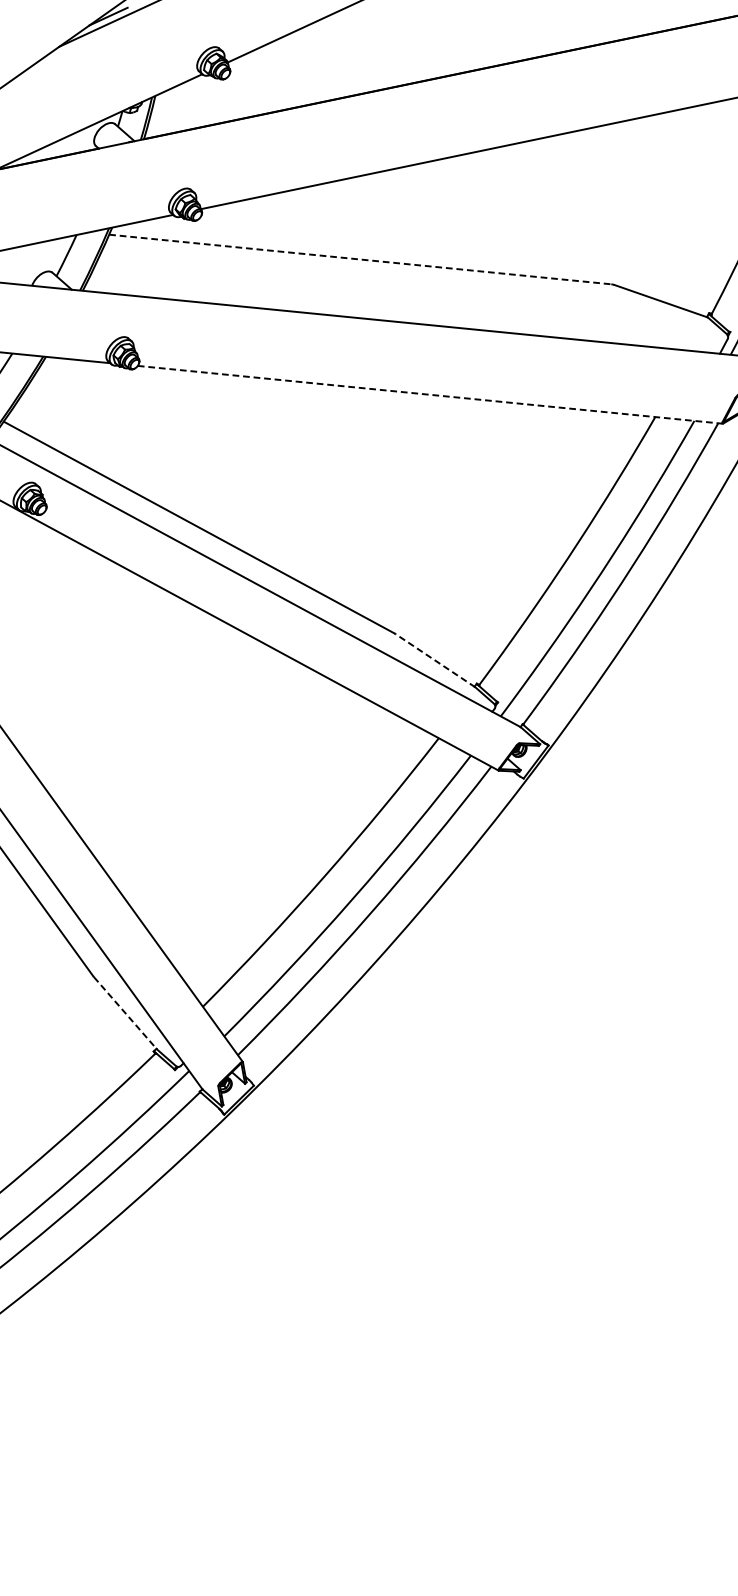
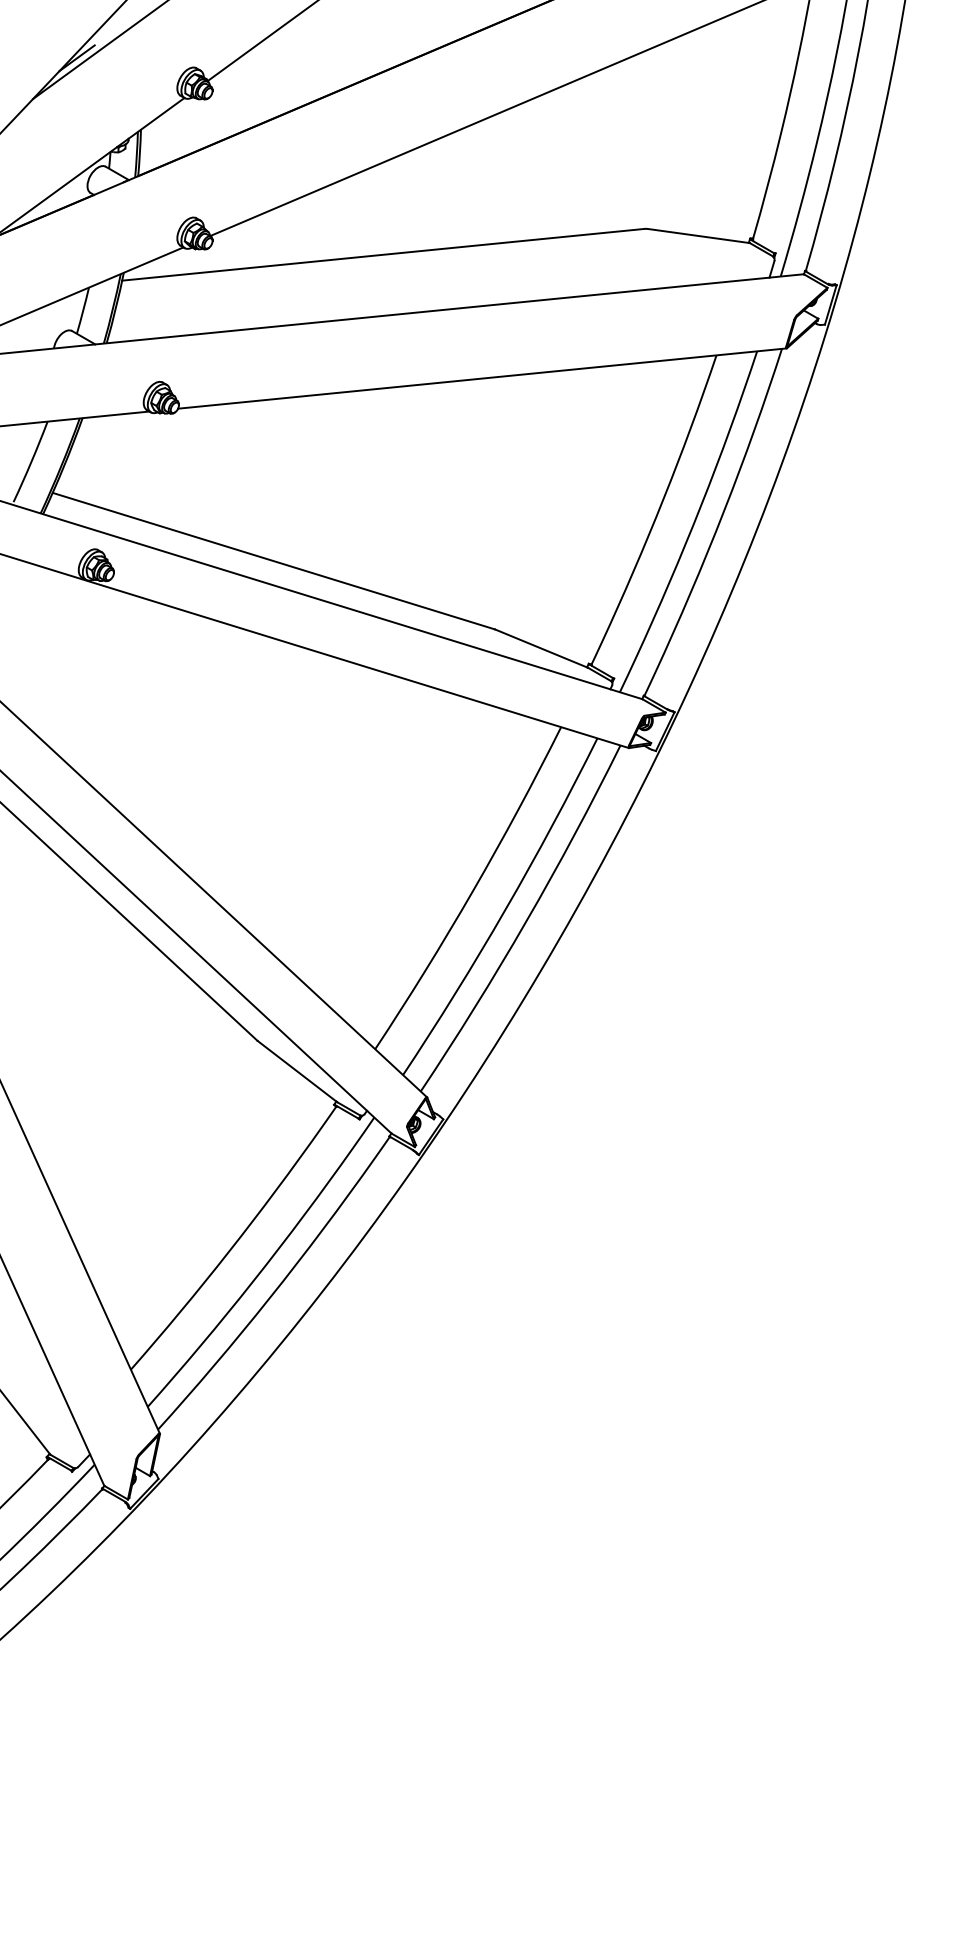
line: (360, 259) -> (383, 254), dashed -> solid
line: (430, 394) -> (482, 378), dashed -> solid
line: (435, 660) -> (541, 648), dashed -> solid
line: (125, 1013) -> (297, 1071), dashed -> solid

